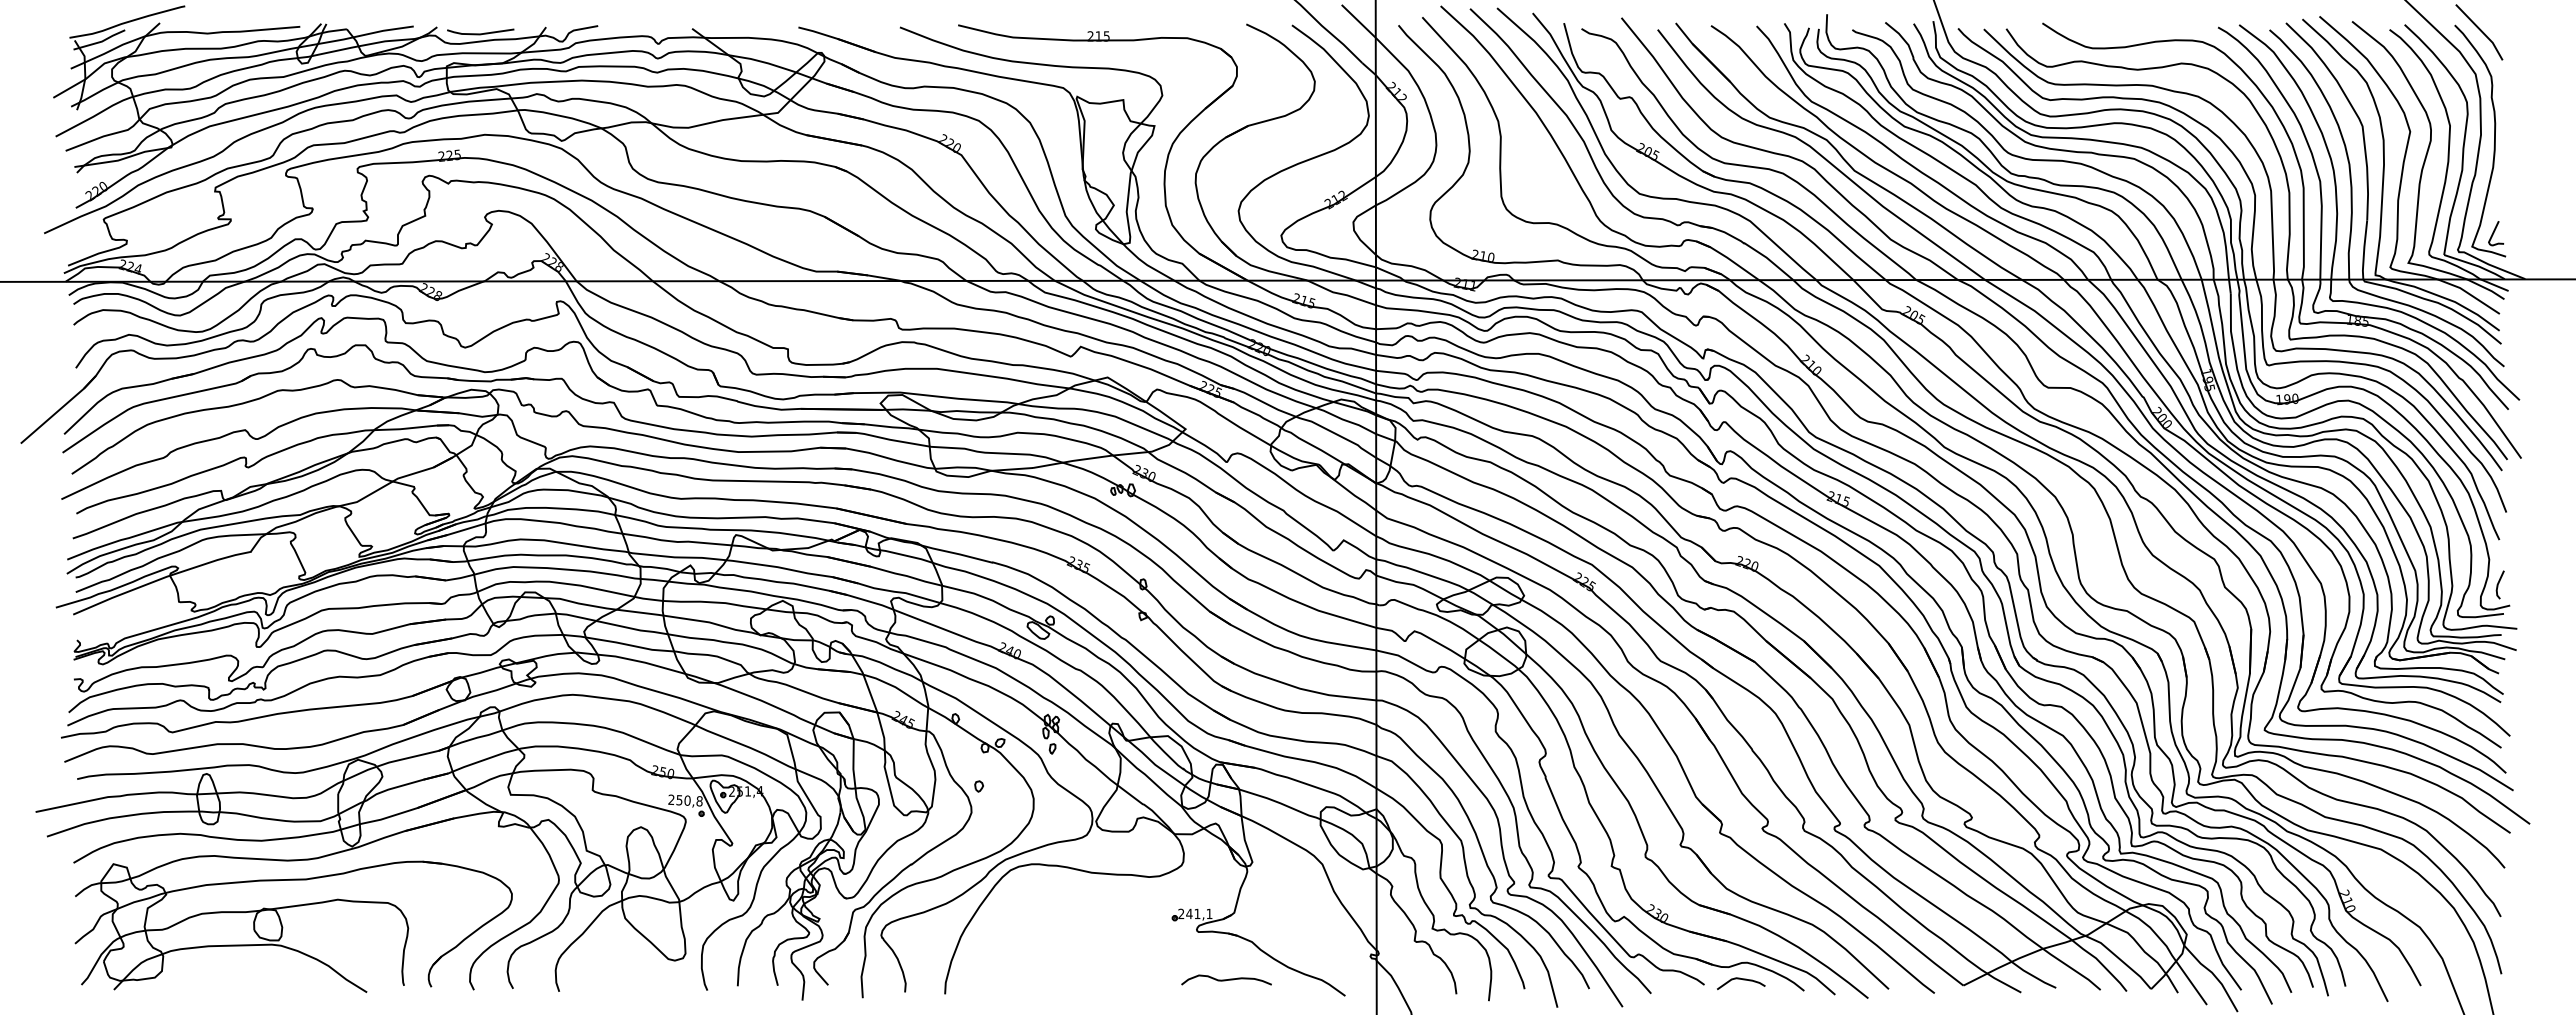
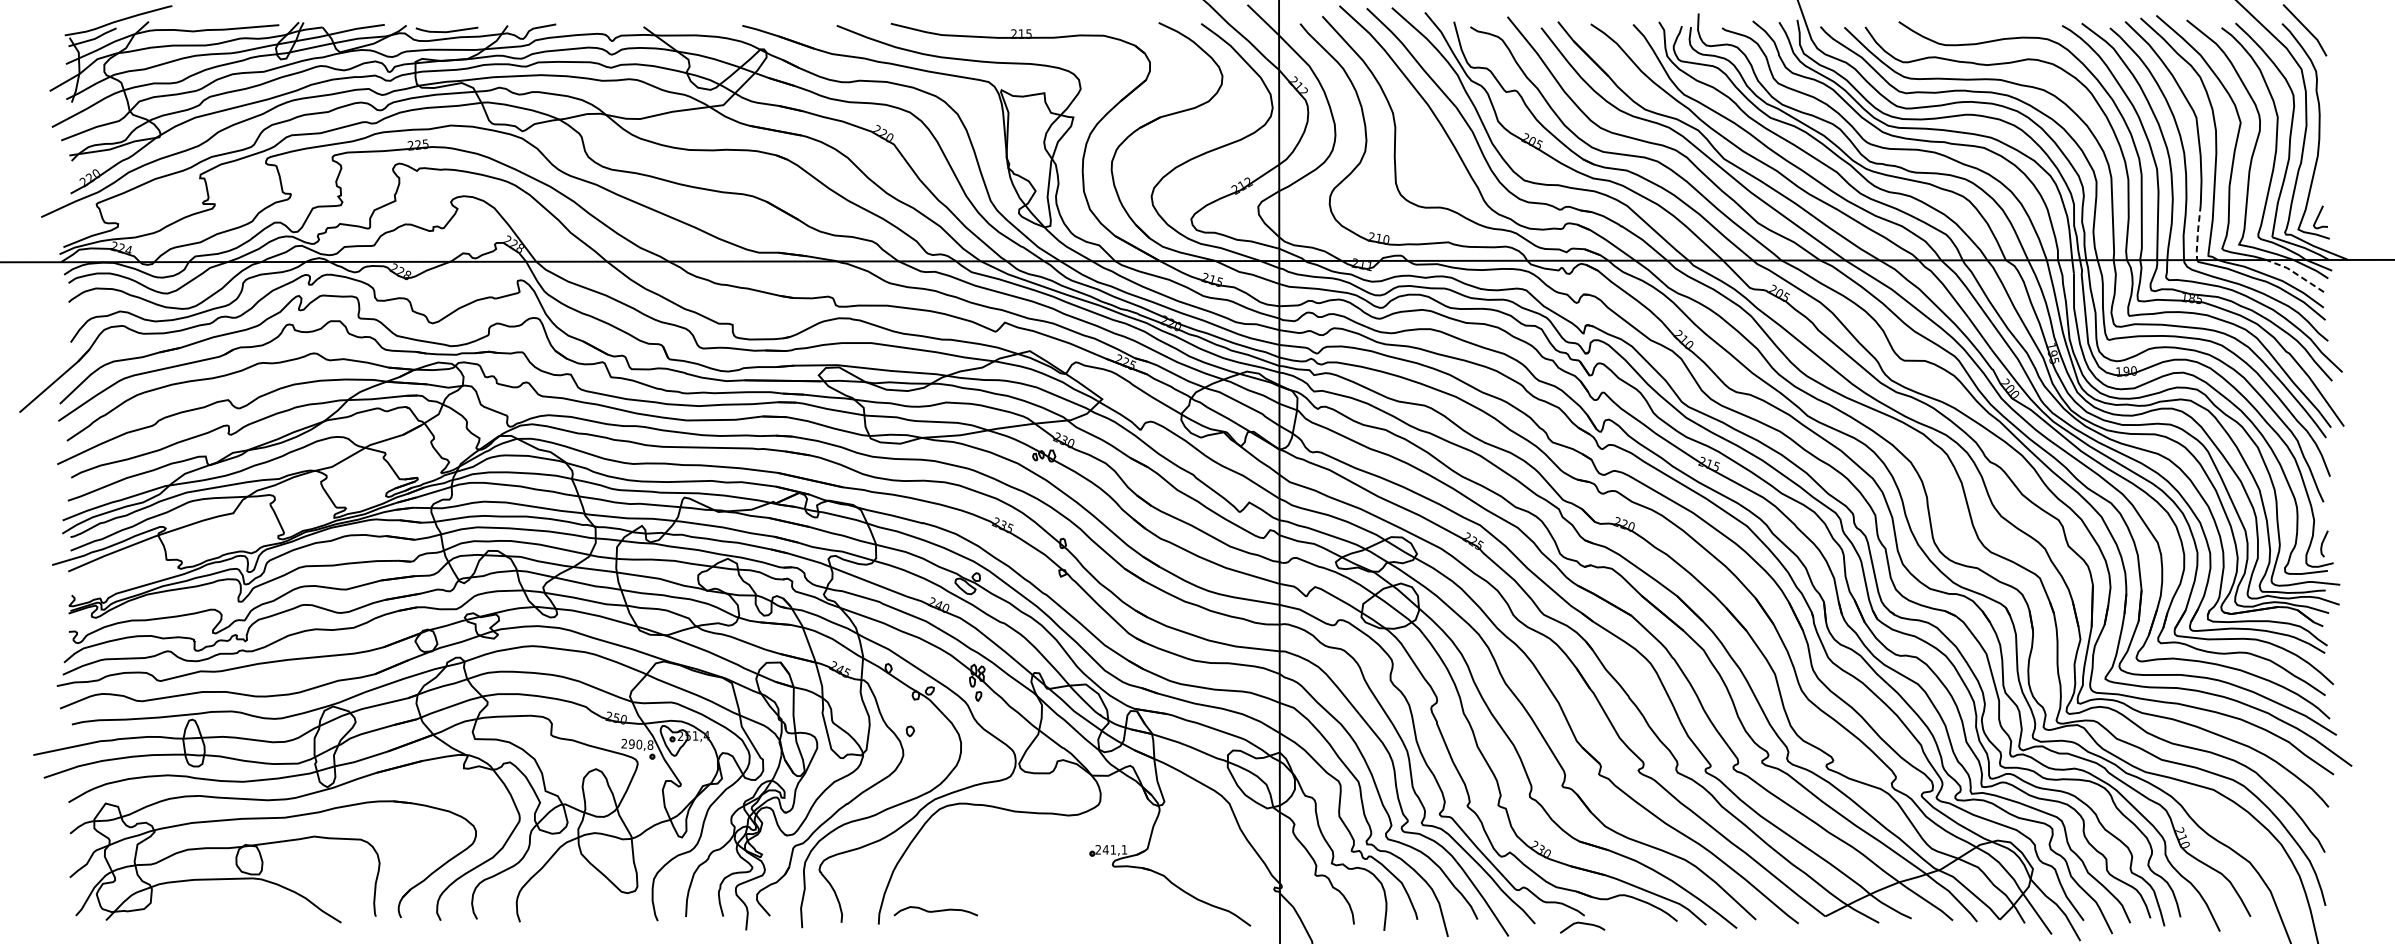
line: (2364, 249) -> (2198, 232), solid -> dashed
line: (2469, 294) -> (2295, 273), solid -> dashed
text: (679, 800) -> (631, 744), 250,8 -> 290,8
curve: (1226, 979) -> (935, 910), moved
curve: (1743, 980) -> (1584, 924), moved

